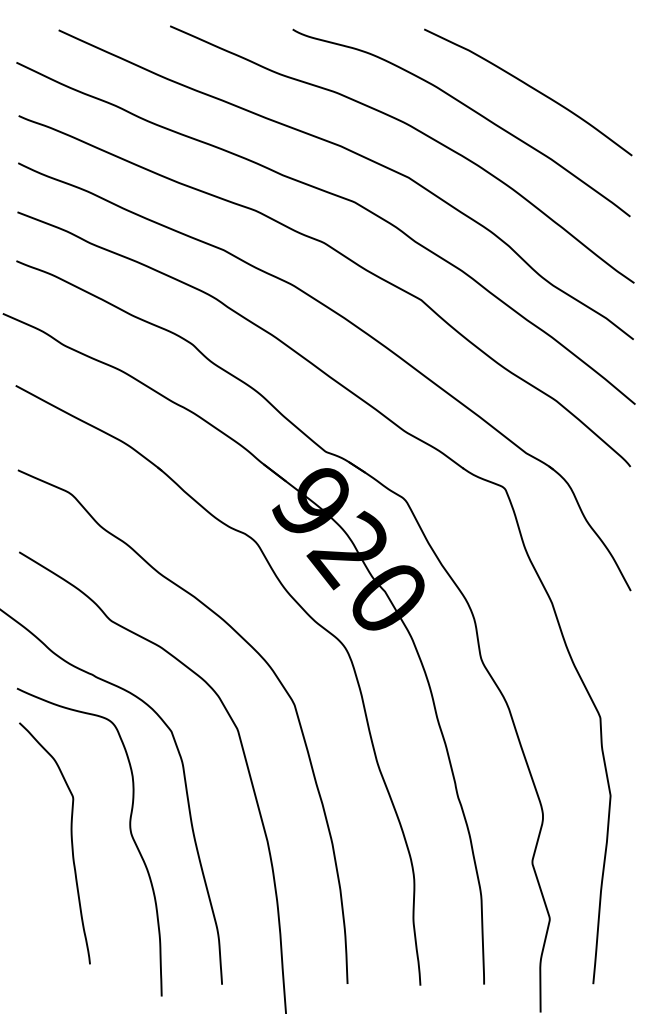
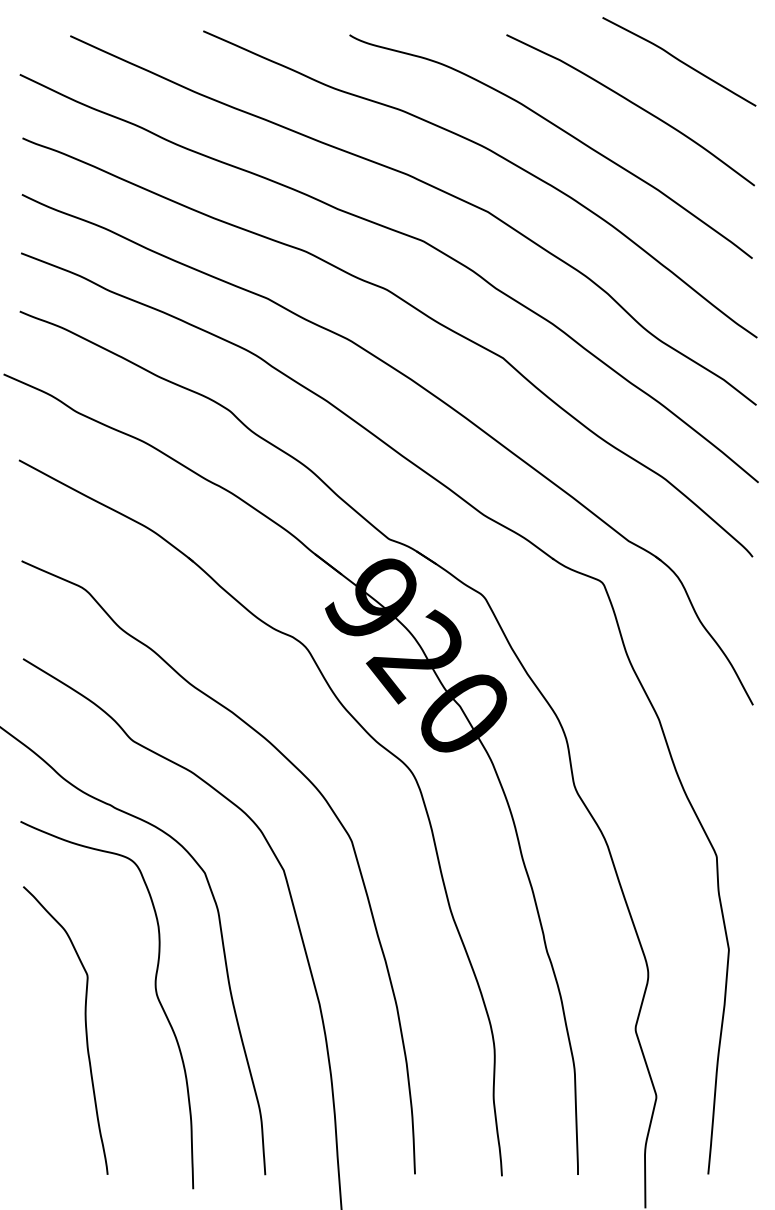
curve: (569, 51) -> (679, 61), added
curve: (71, 843) -> (85, 1030), moved

